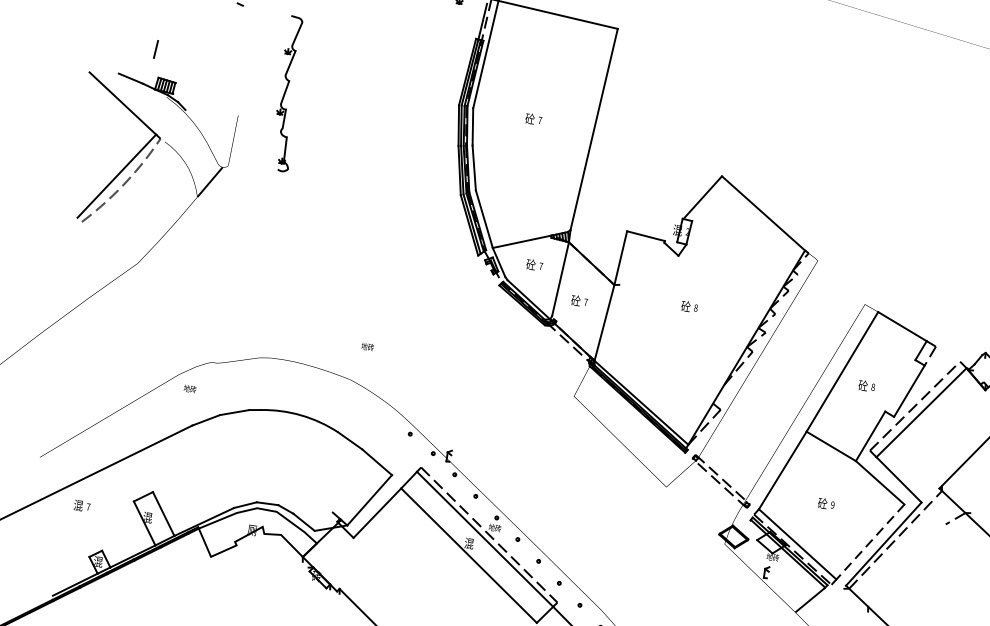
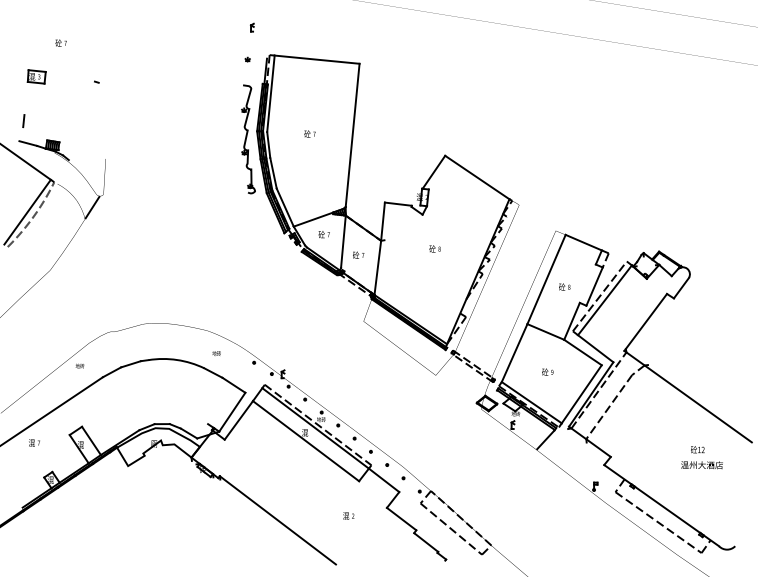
line: (155, 48) -> (23, 120), moved
part: (288, 94) -> (248, 139), moved
text: (367, 346) -> (216, 353), moved
text: (189, 387) -> (79, 365), moved
line: (870, 542) -> (581, 394), dashed -> solid
line: (907, 566) -> (609, 407), added

